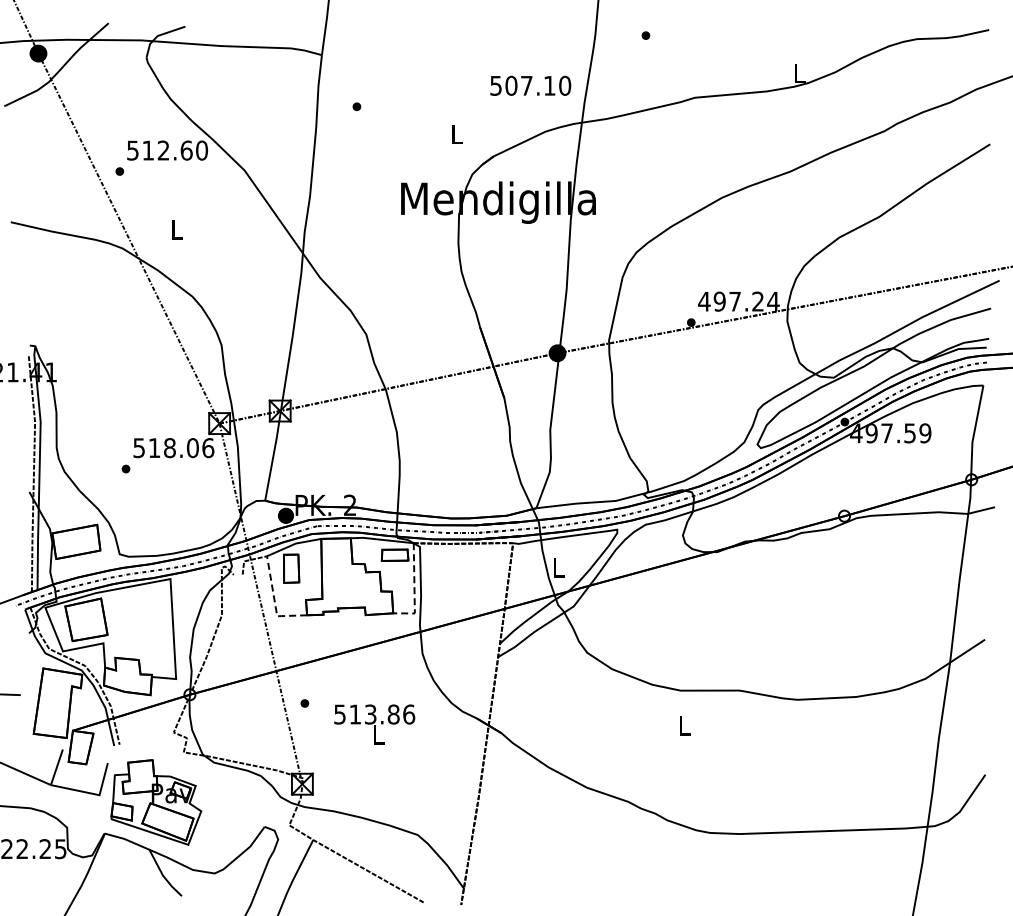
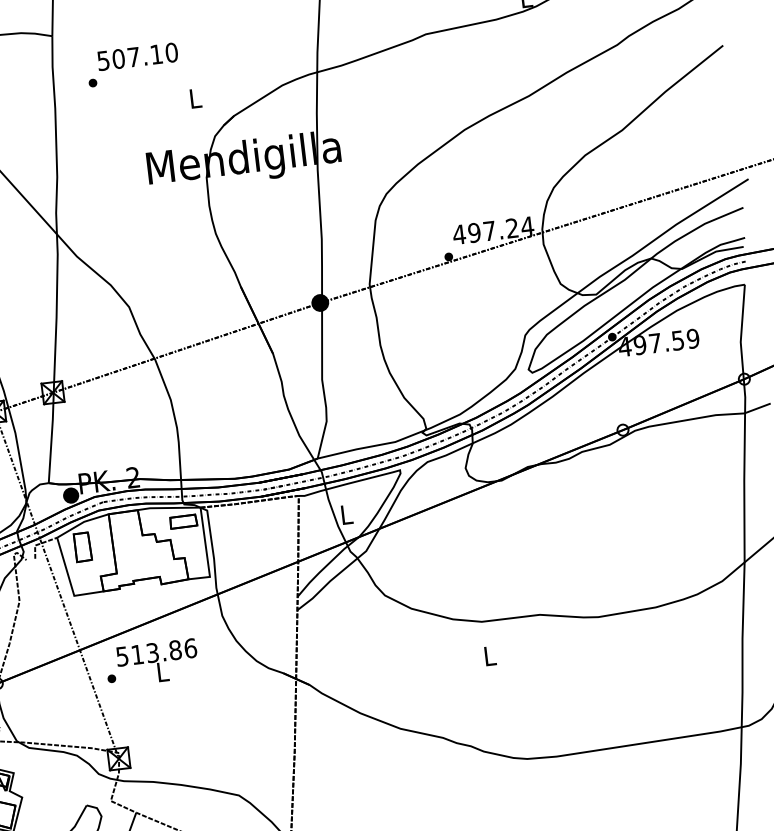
text: (530, 85) -> (137, 56), moved
line: (414, 589) -> (206, 553), dashed -> solid
line: (274, 601) -> (69, 581), dashed -> solid
text: (374, 724) -> (157, 662), moved

